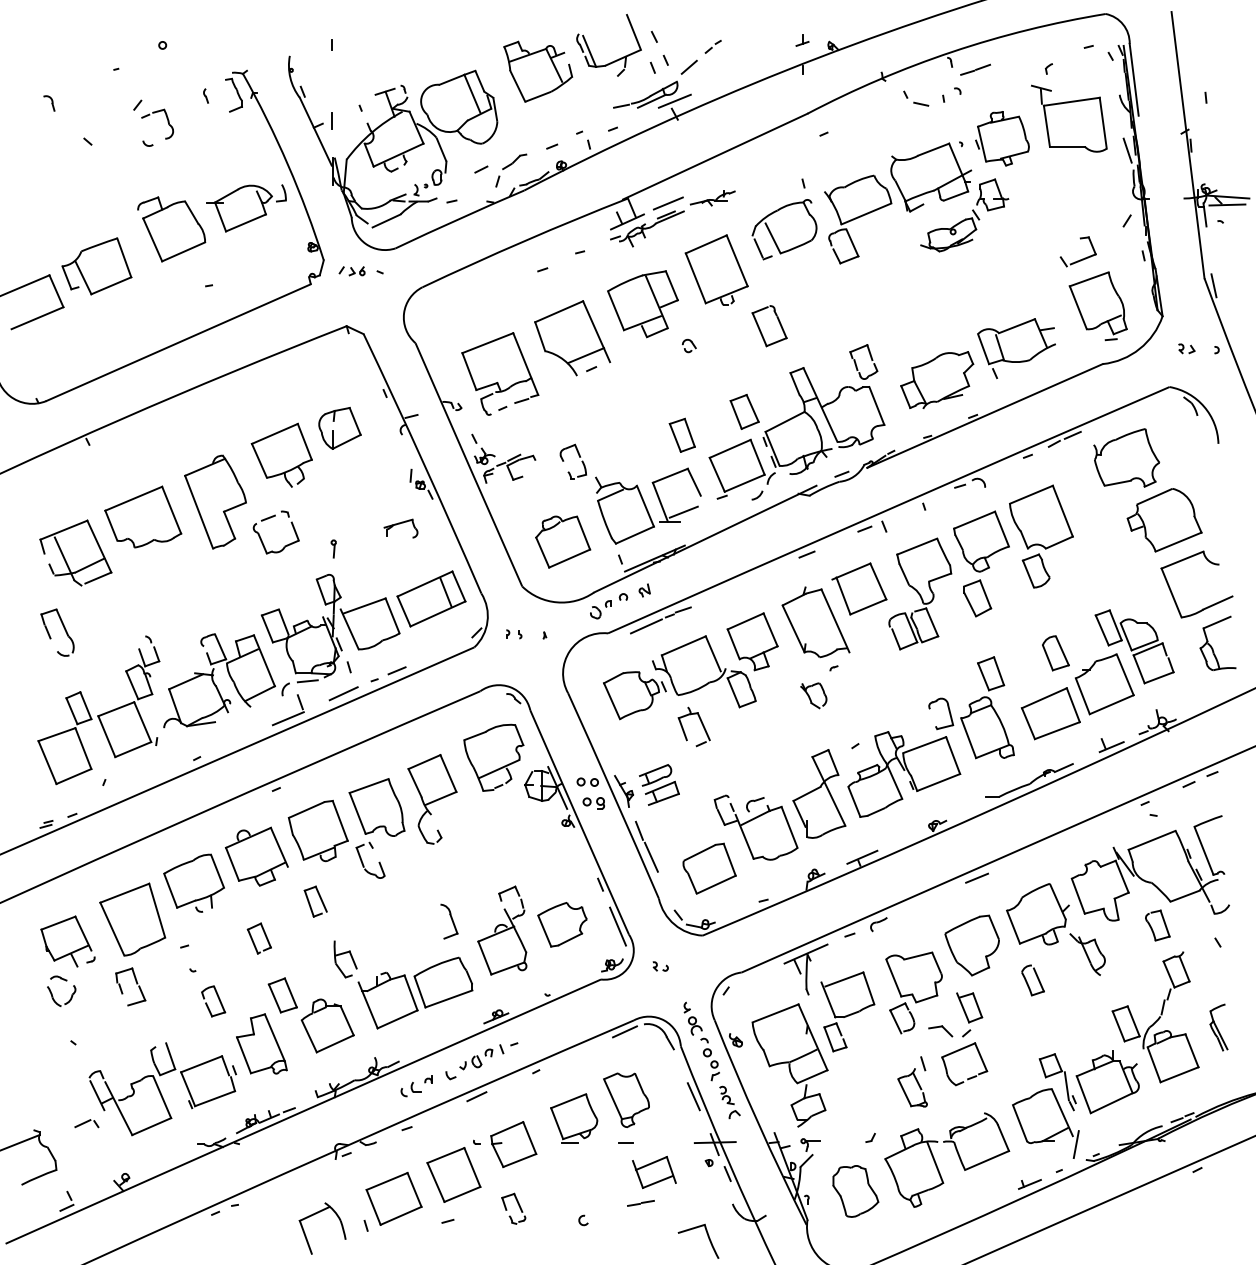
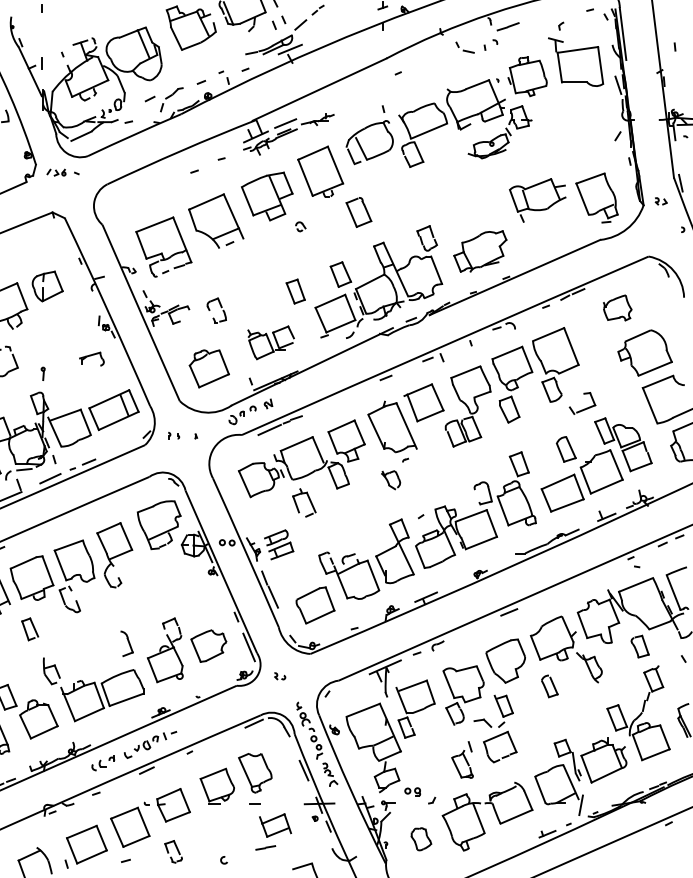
part: (1079, 259) -> (583, 409), moved
part: (1016, 348) -> (537, 200), moved
part: (1186, 348) -> (660, 201), moved
part: (1126, 457) -> (617, 307), size x0.6
part: (648, 505) -> (271, 342), size x0.6
part: (593, 803) -> (412, 792), moved
part: (855, 1191) -> (421, 839), size x0.6

